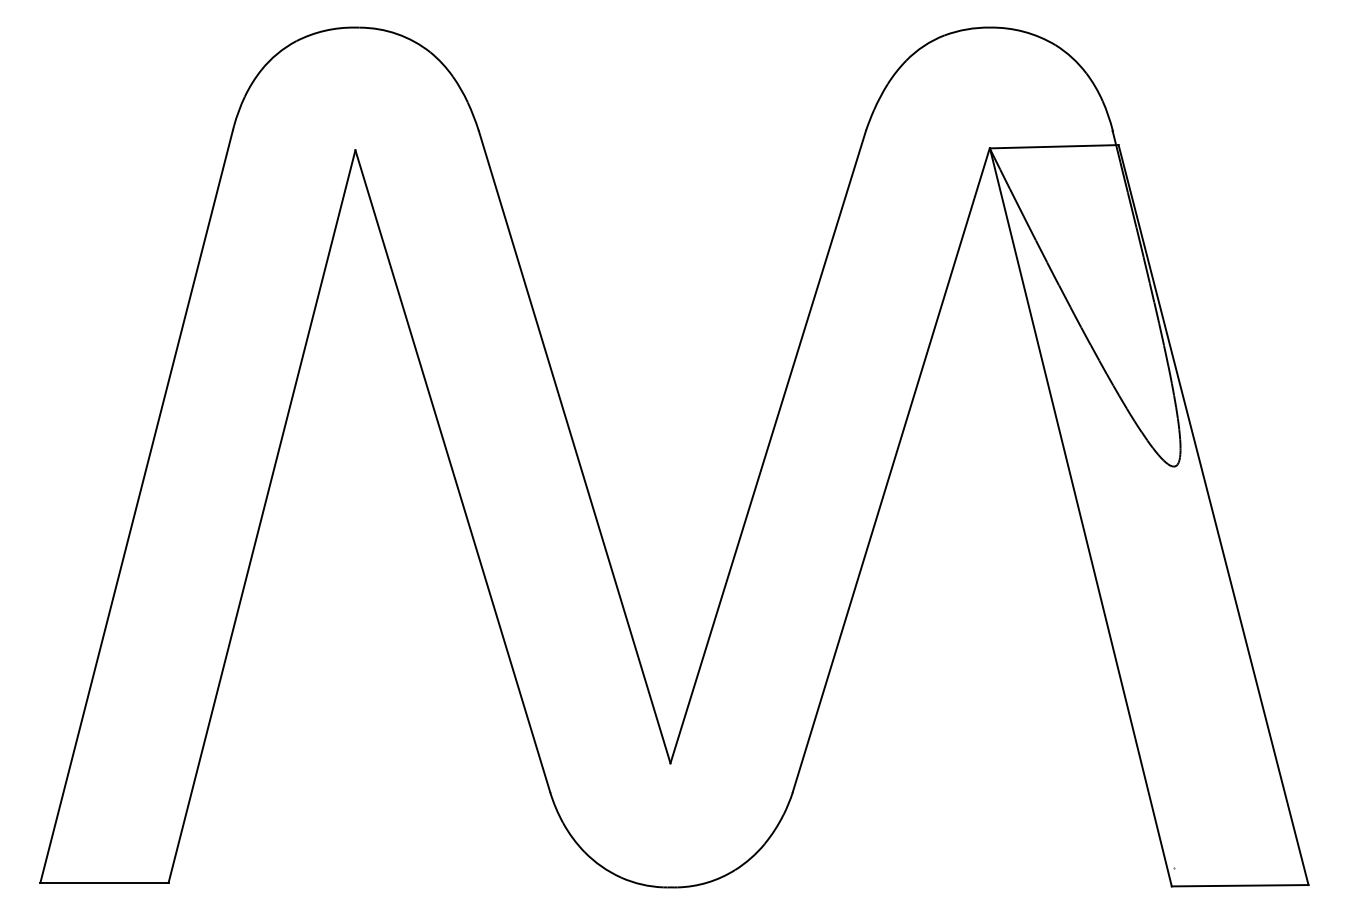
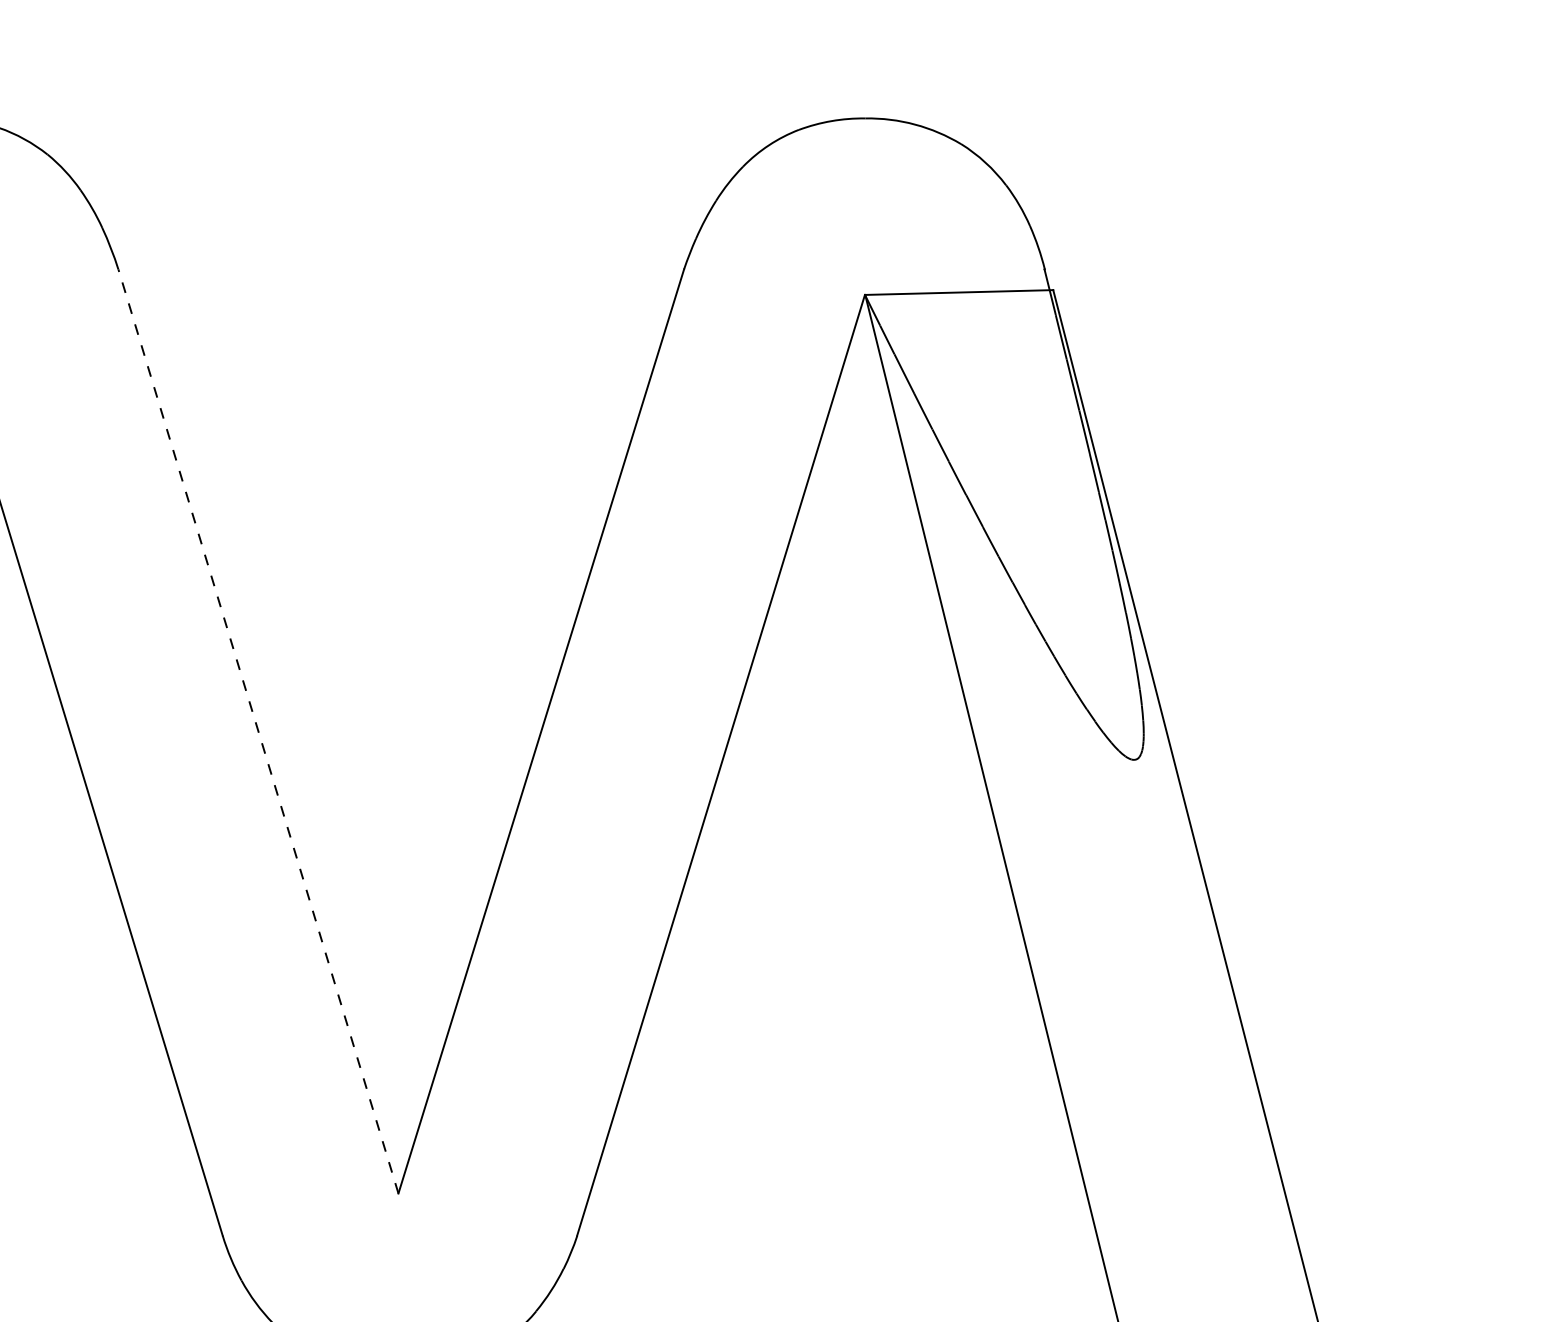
line: (574, 446) -> (258, 730), solid -> dashed

